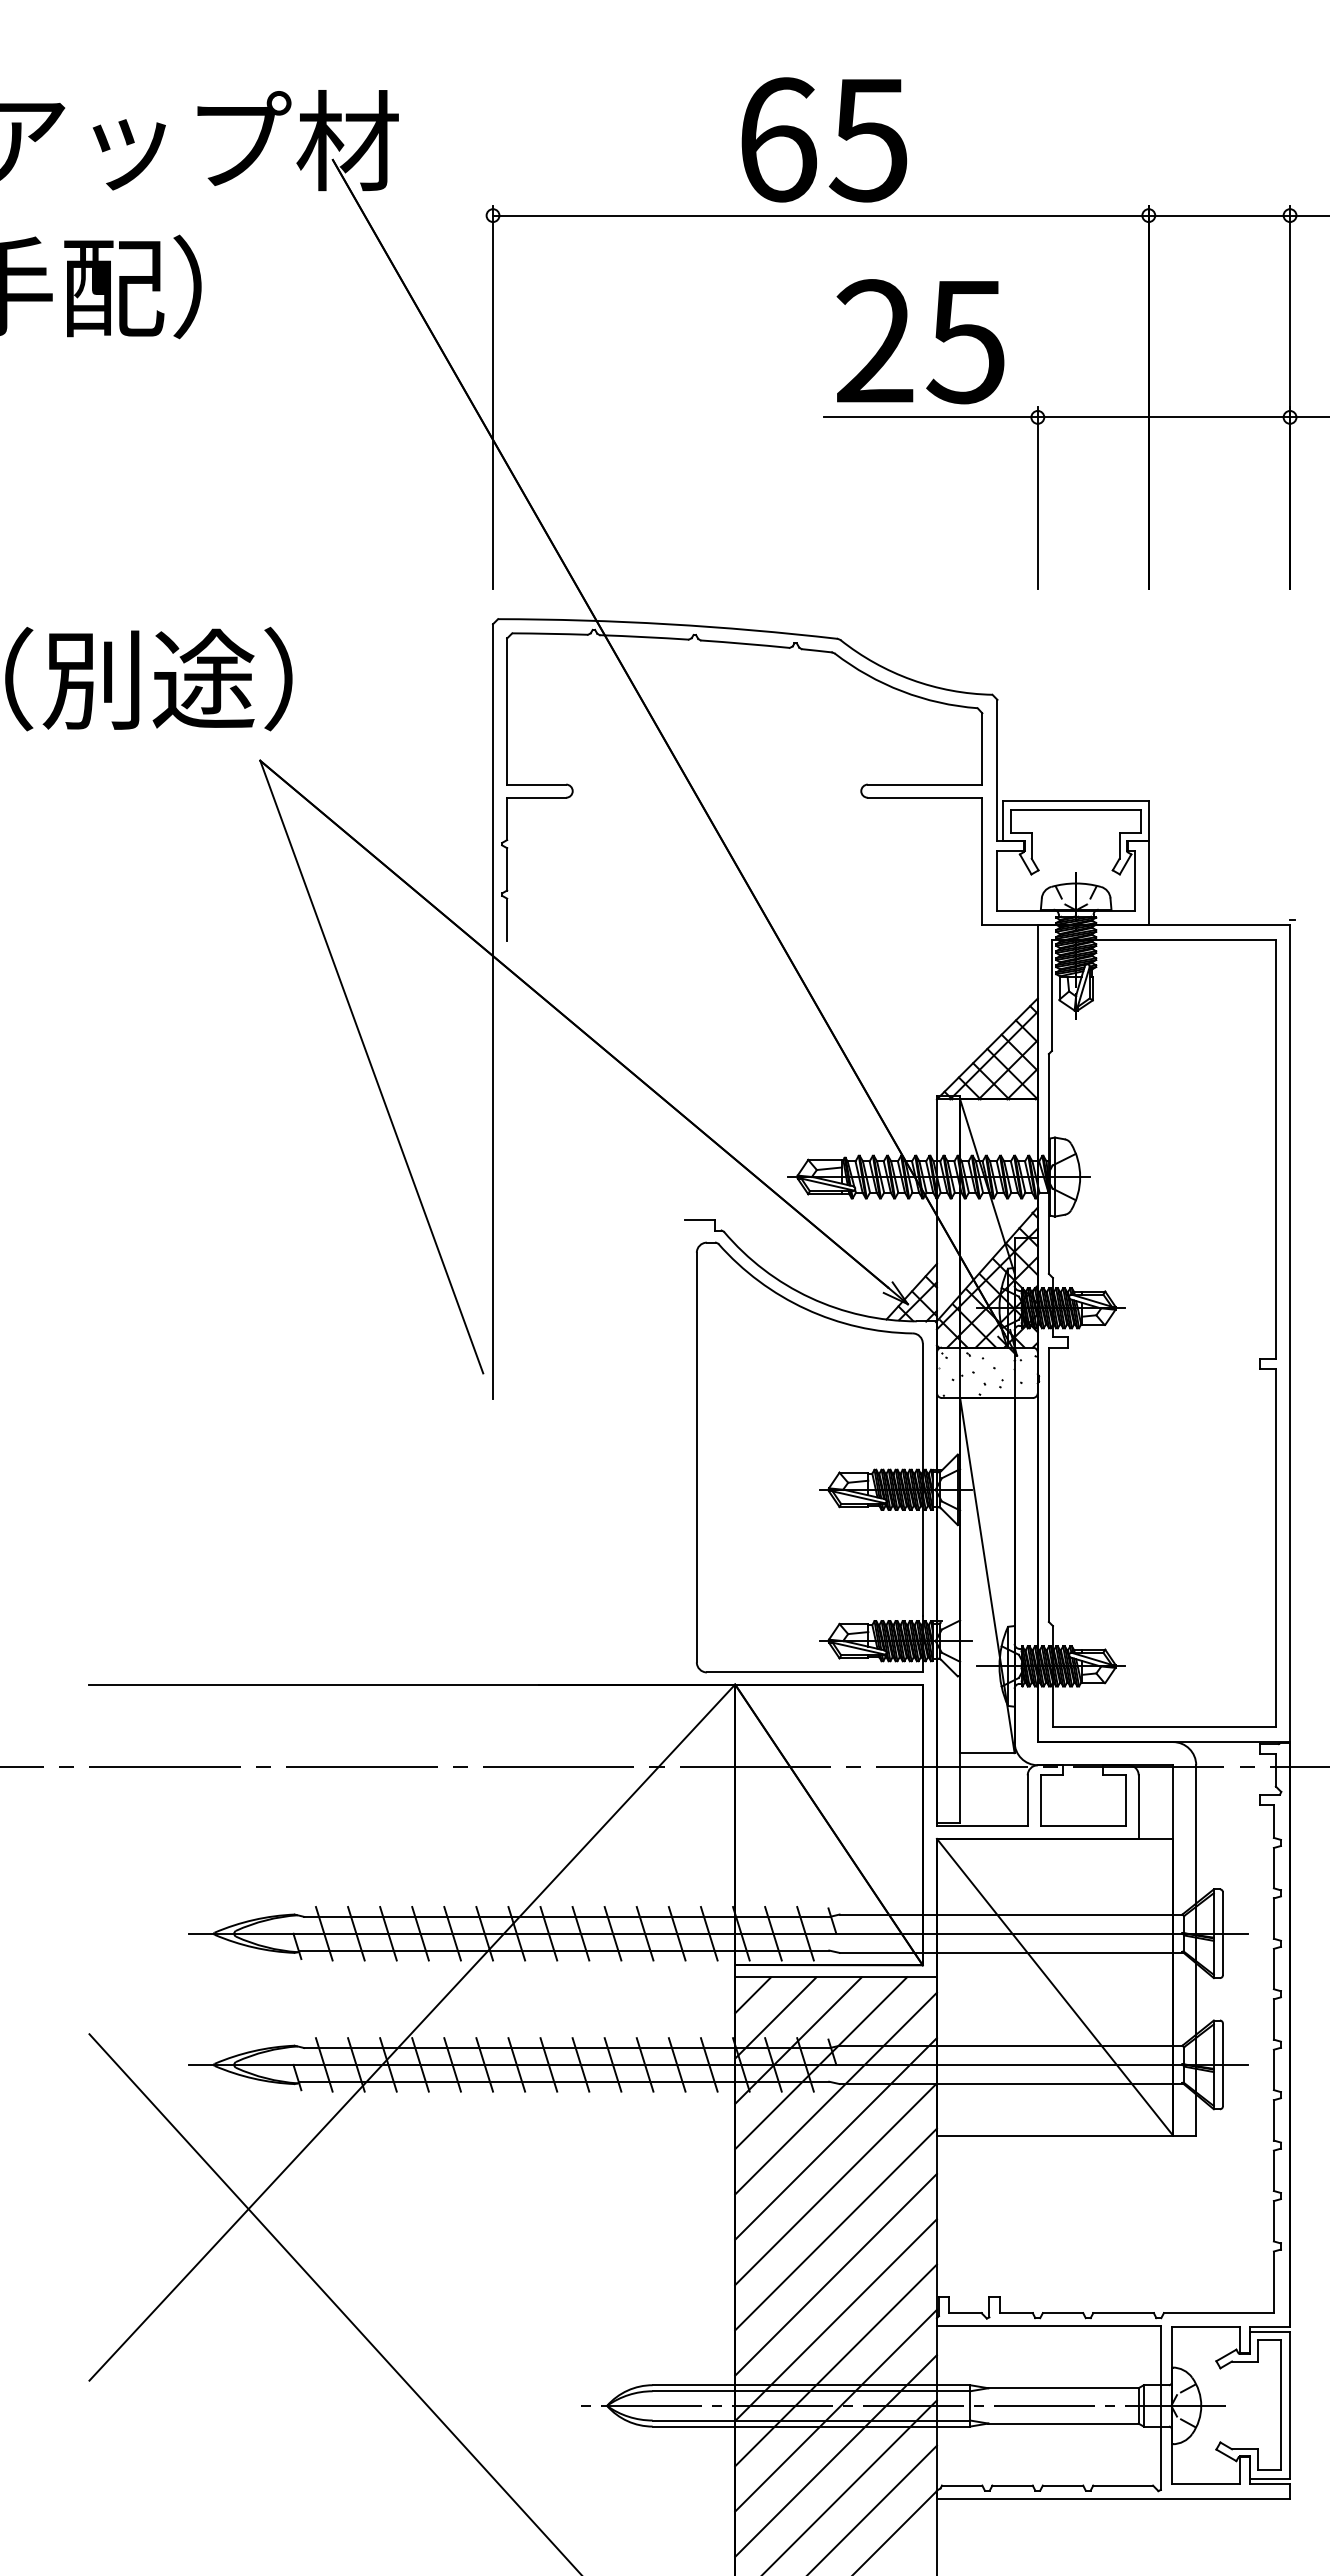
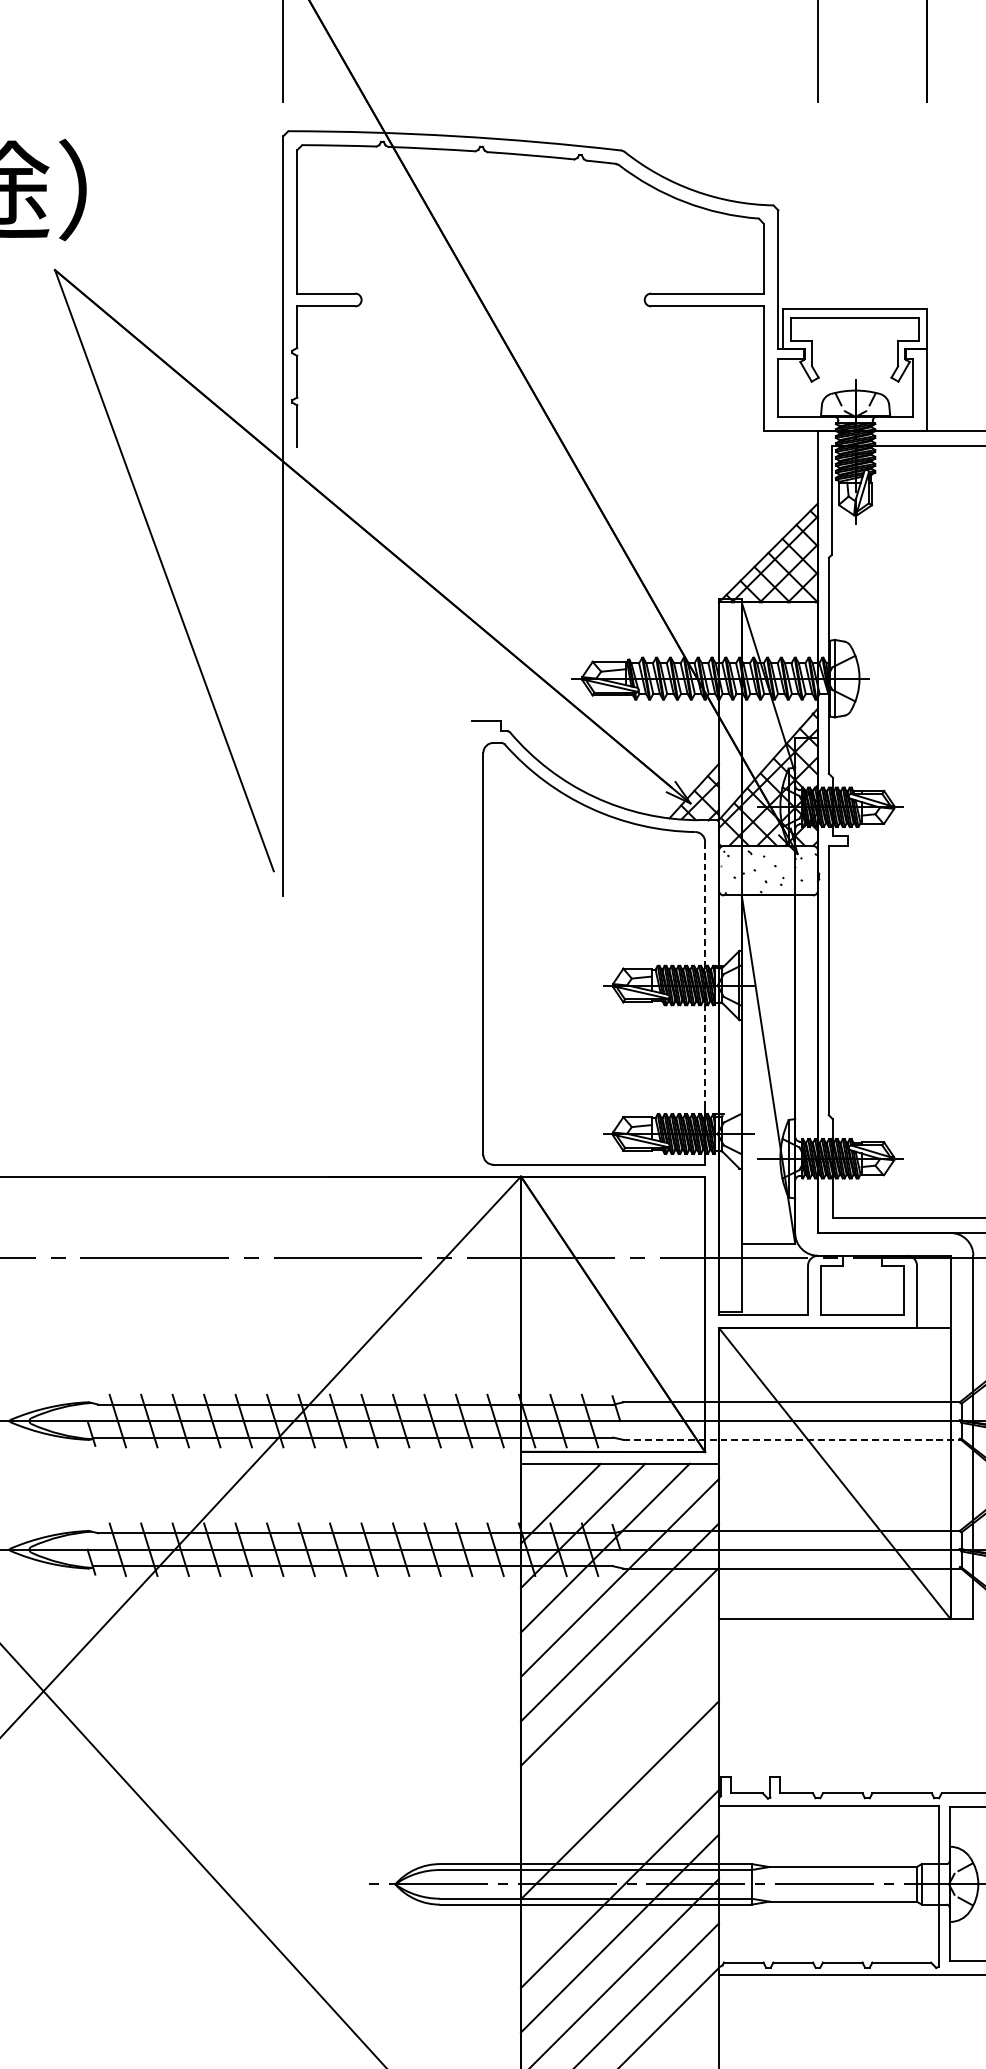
line: (922, 1480) -> (704, 976), solid -> dashed
line: (1012, 1952) -> (793, 1439), solid -> dashed
line: (752, 1995) -> (538, 1481), removed
line: (835, 2229) -> (619, 1711), removed
line: (835, 2274) -> (619, 1755), removed
line: (835, 2365) -> (619, 1844), removed

